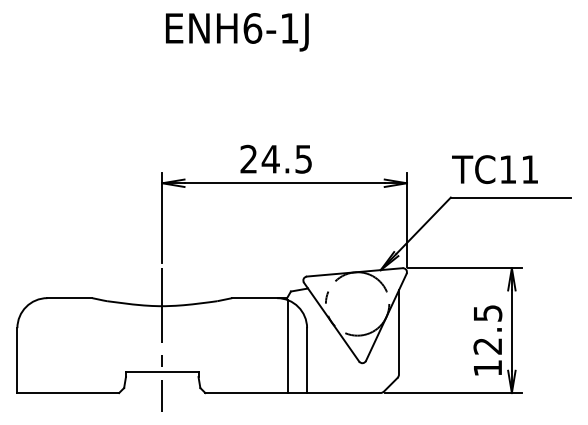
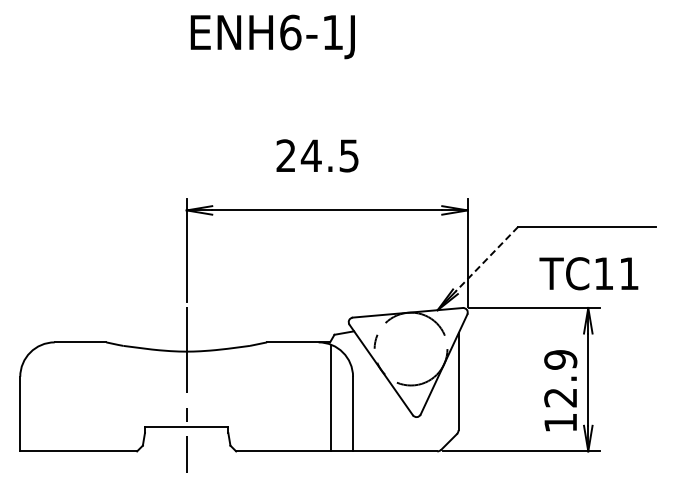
text: (276, 158) -> (317, 155), moved
text: (494, 169) -> (588, 273), moved
line: (423, 225) -> (486, 259), solid -> dashed
text: (487, 313) -> (560, 359), 12.5 -> 12.9

